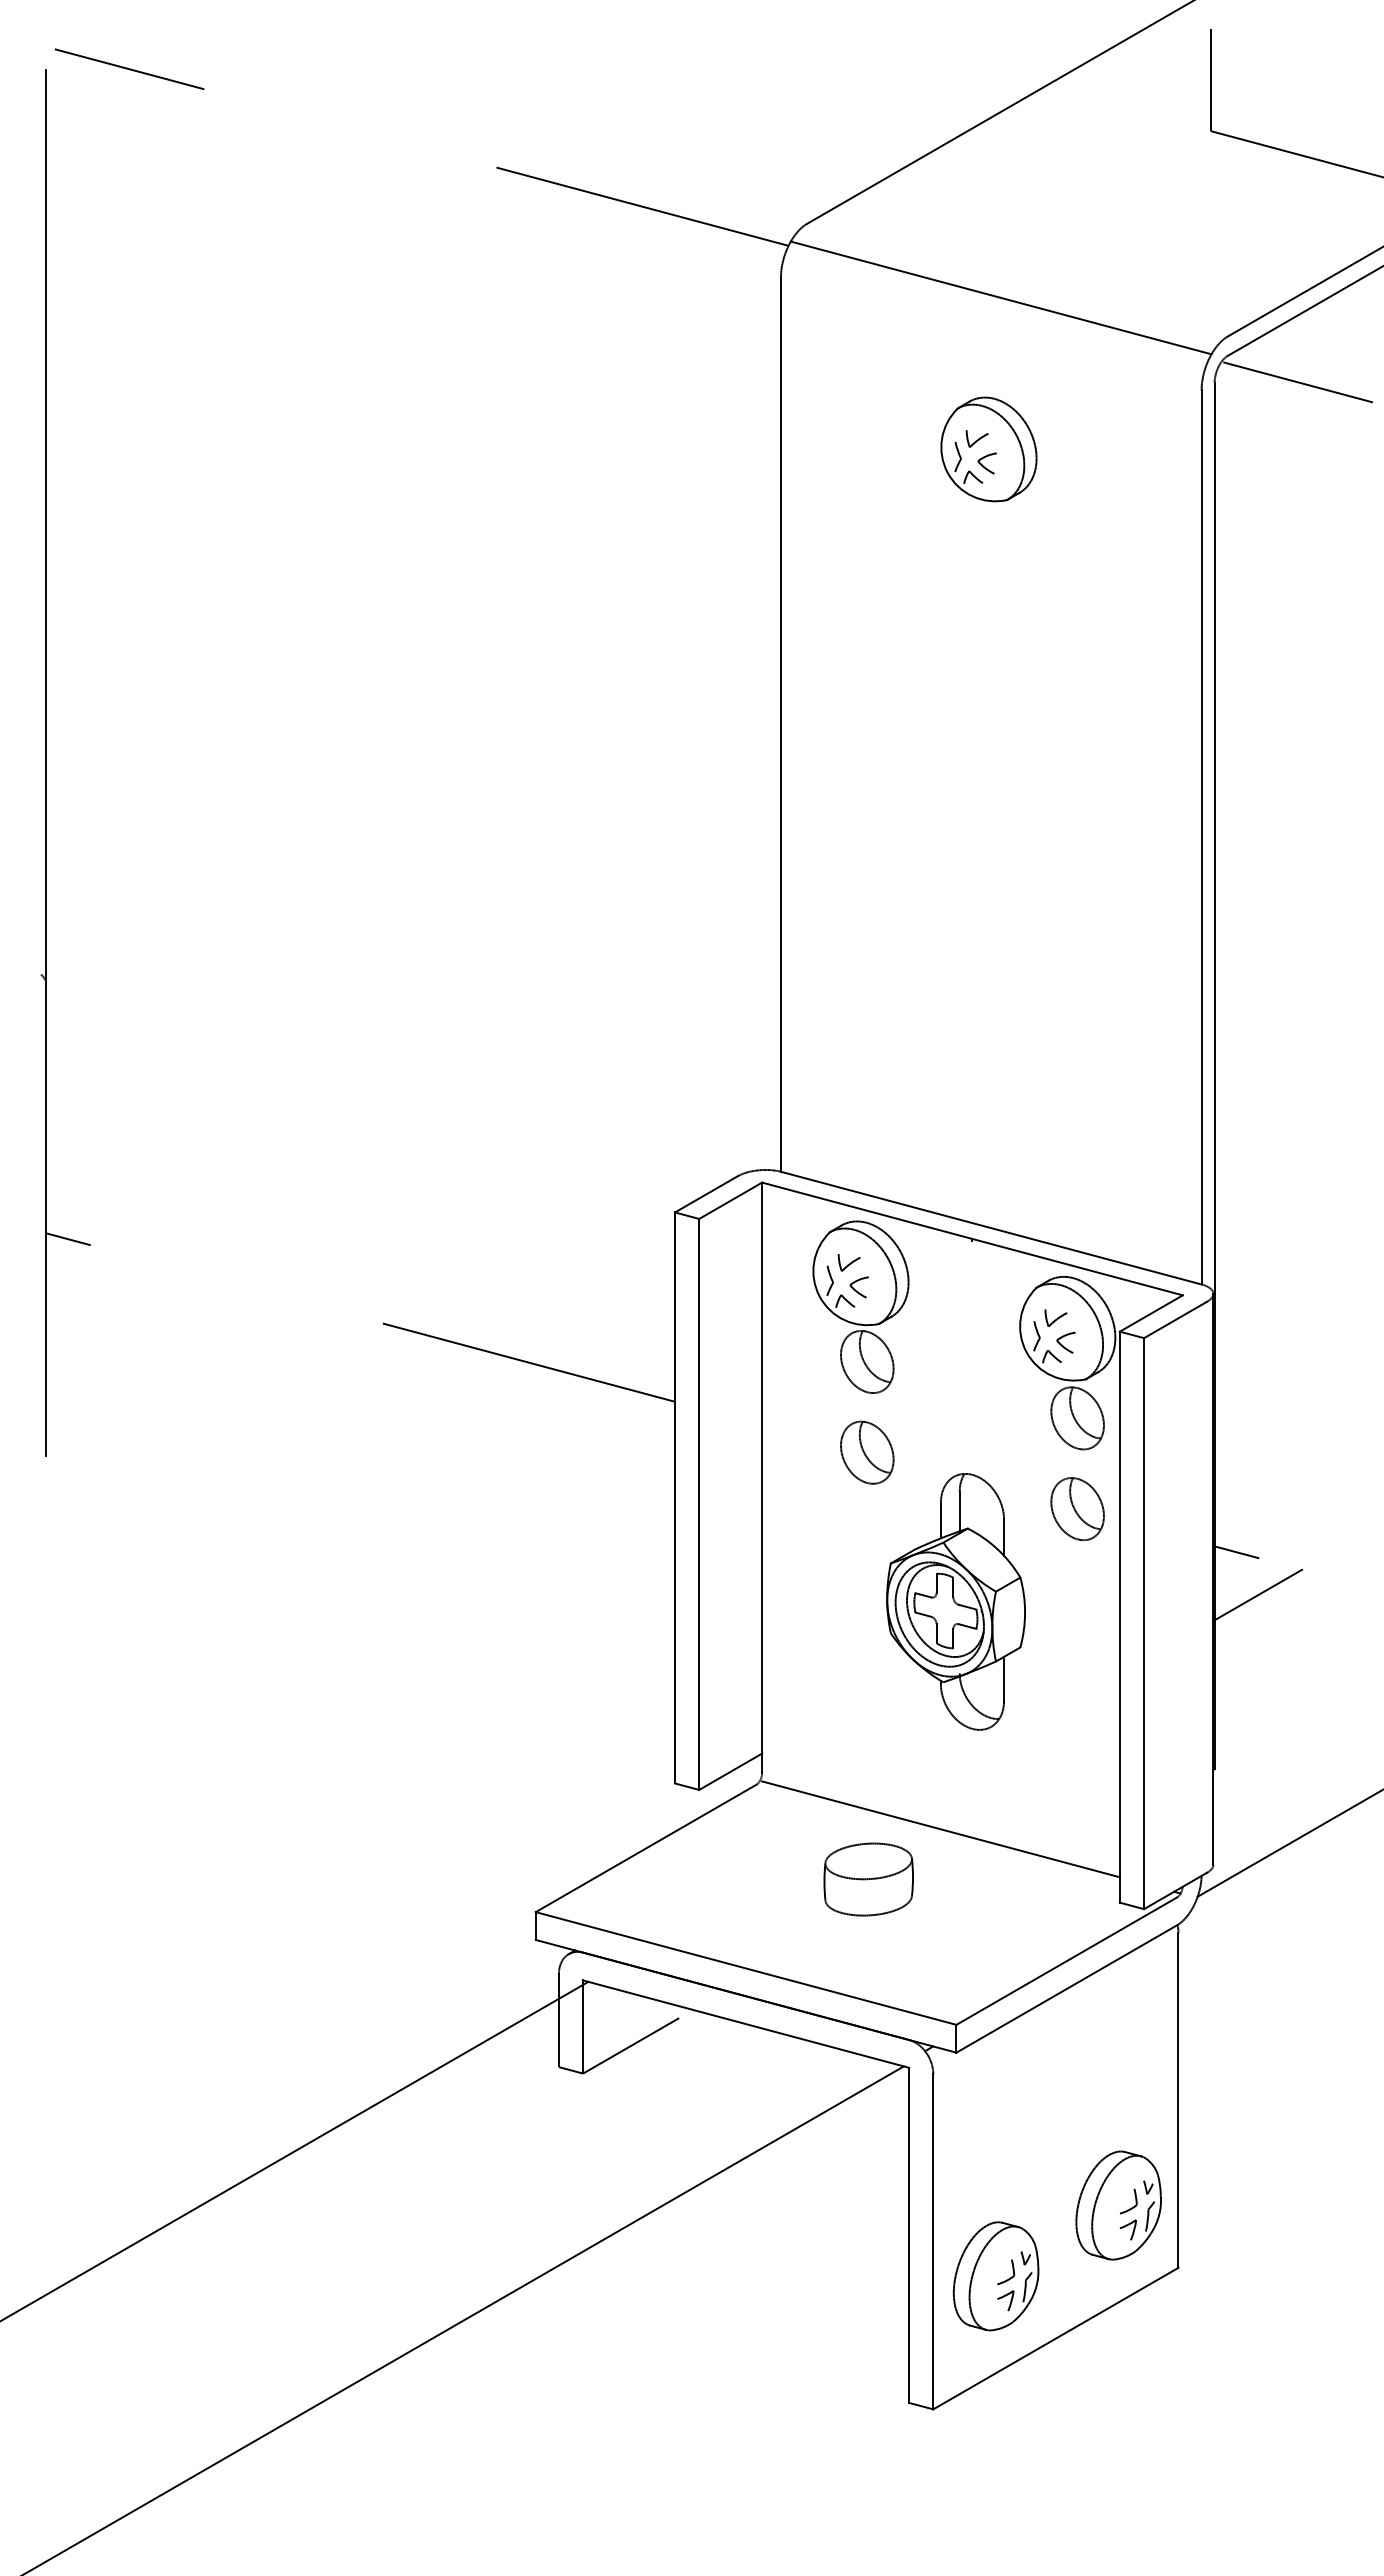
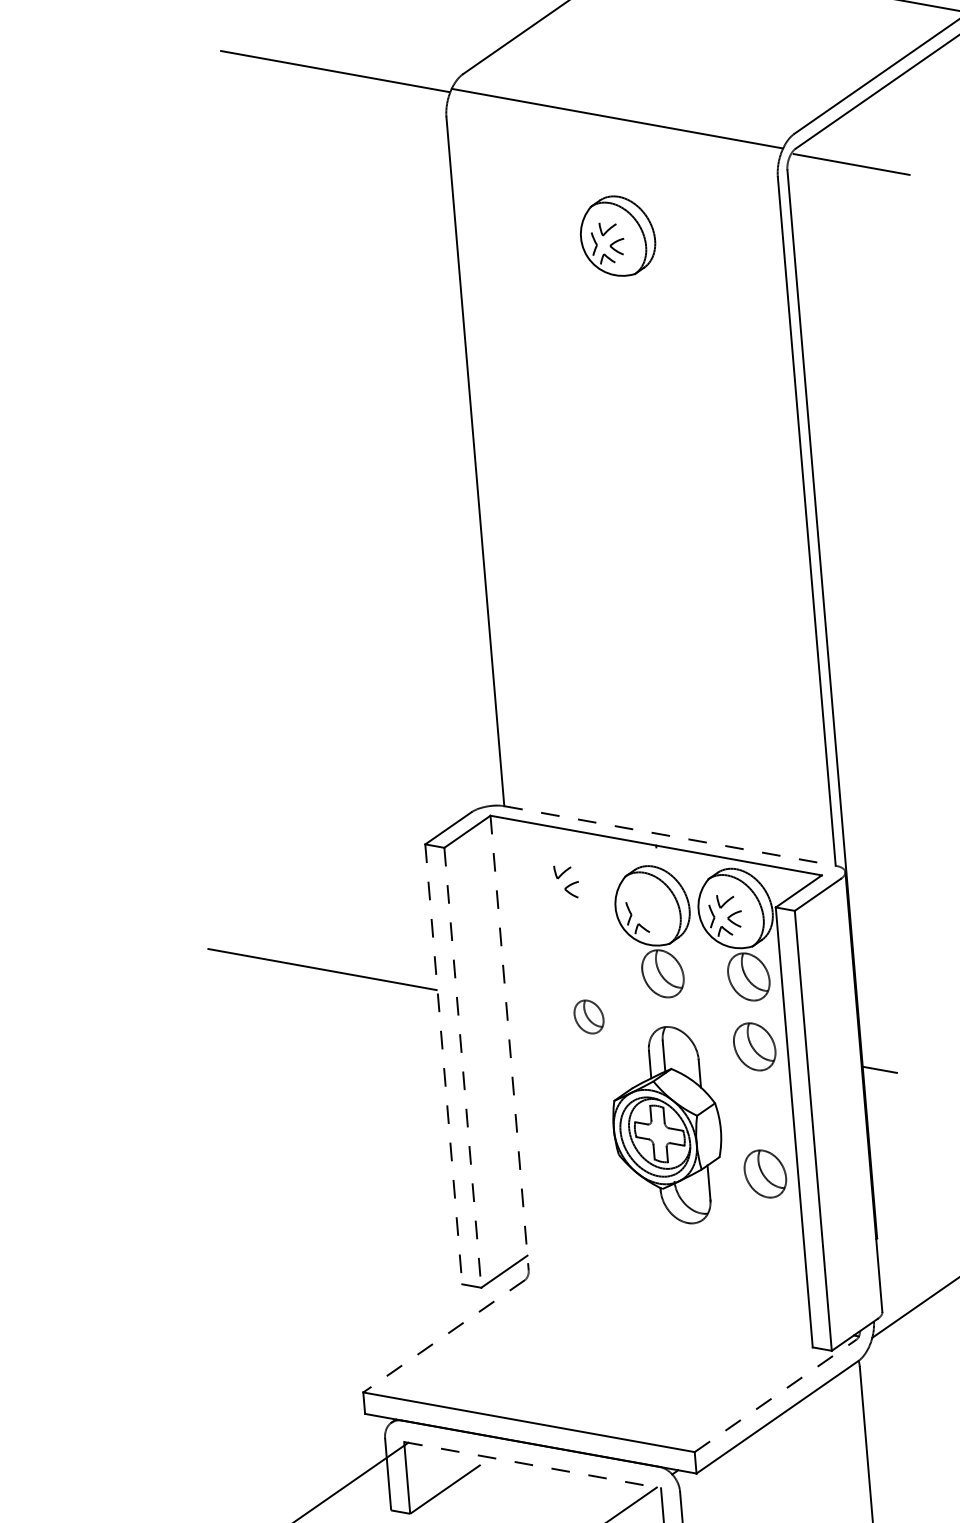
line: (991, 1228) -> (670, 836), solid -> dashed
part: (860, 1306) -> (654, 931), moved
part: (867, 1452) -> (589, 1016), size x0.7
line: (762, 1478) -> (509, 1043), solid -> dashed
line: (675, 1498) -> (444, 1064), solid -> dashed
line: (699, 1504) -> (463, 1067), solid -> dashed
line: (1258, 1594) -> (899, 1100), removed
part: (1077, 1674) -> (765, 1174), added
line: (940, 1829) -> (669, 1302), removed
line: (645, 1848) -> (443, 1336), solid -> dashed
part: (868, 1879) -> (617, 1345), removed
line: (1067, 1960) -> (776, 1395), solid -> dashed
line: (746, 2024) -> (532, 1465), solid -> dashed

